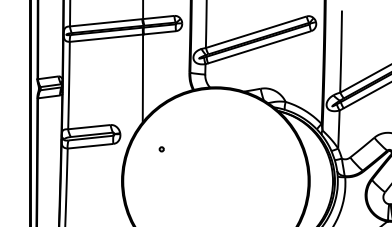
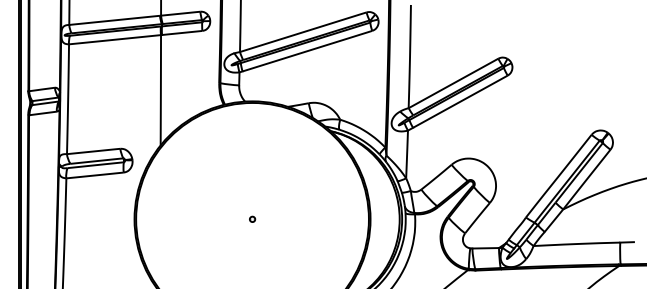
part: (161, 148) -> (252, 218), moved

